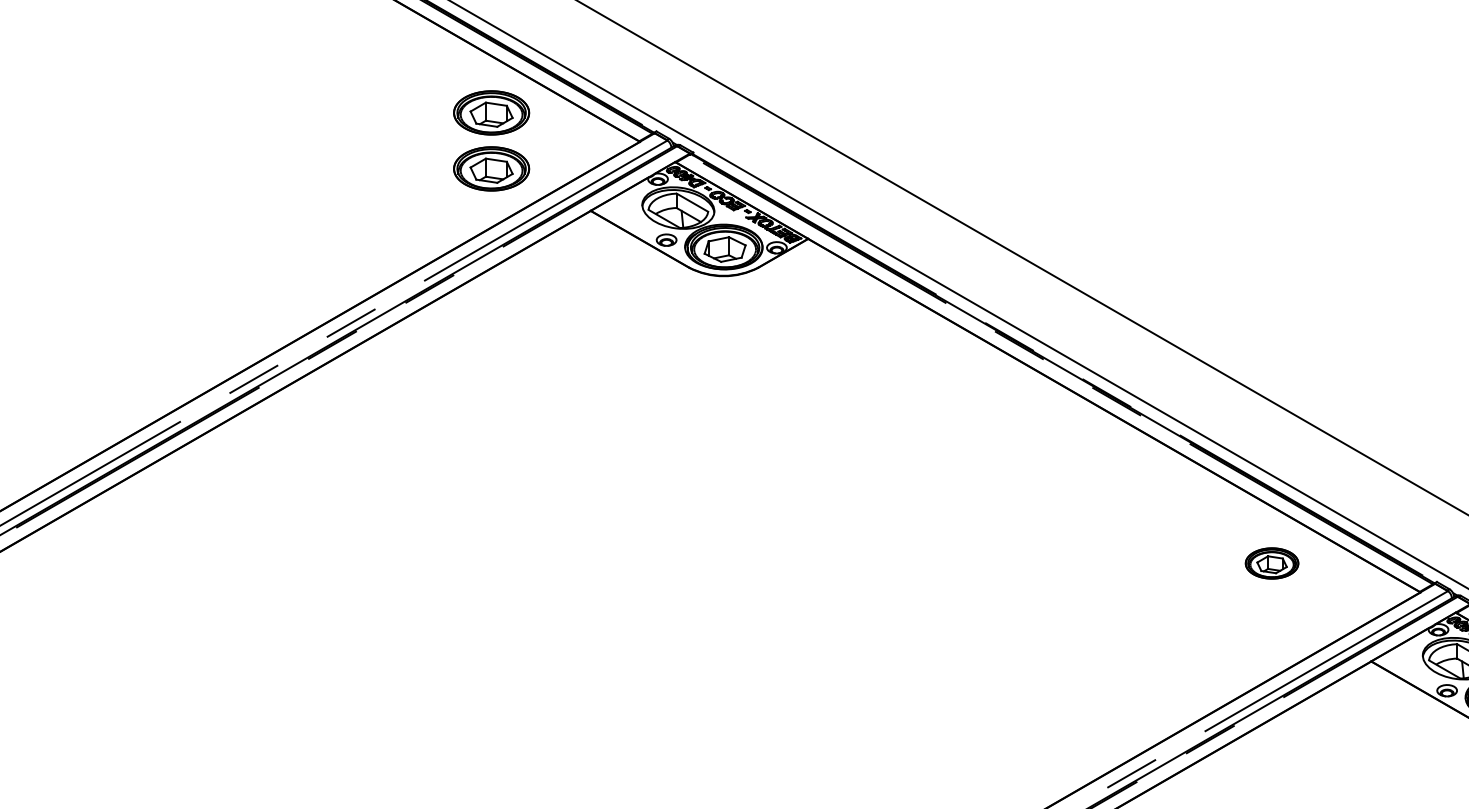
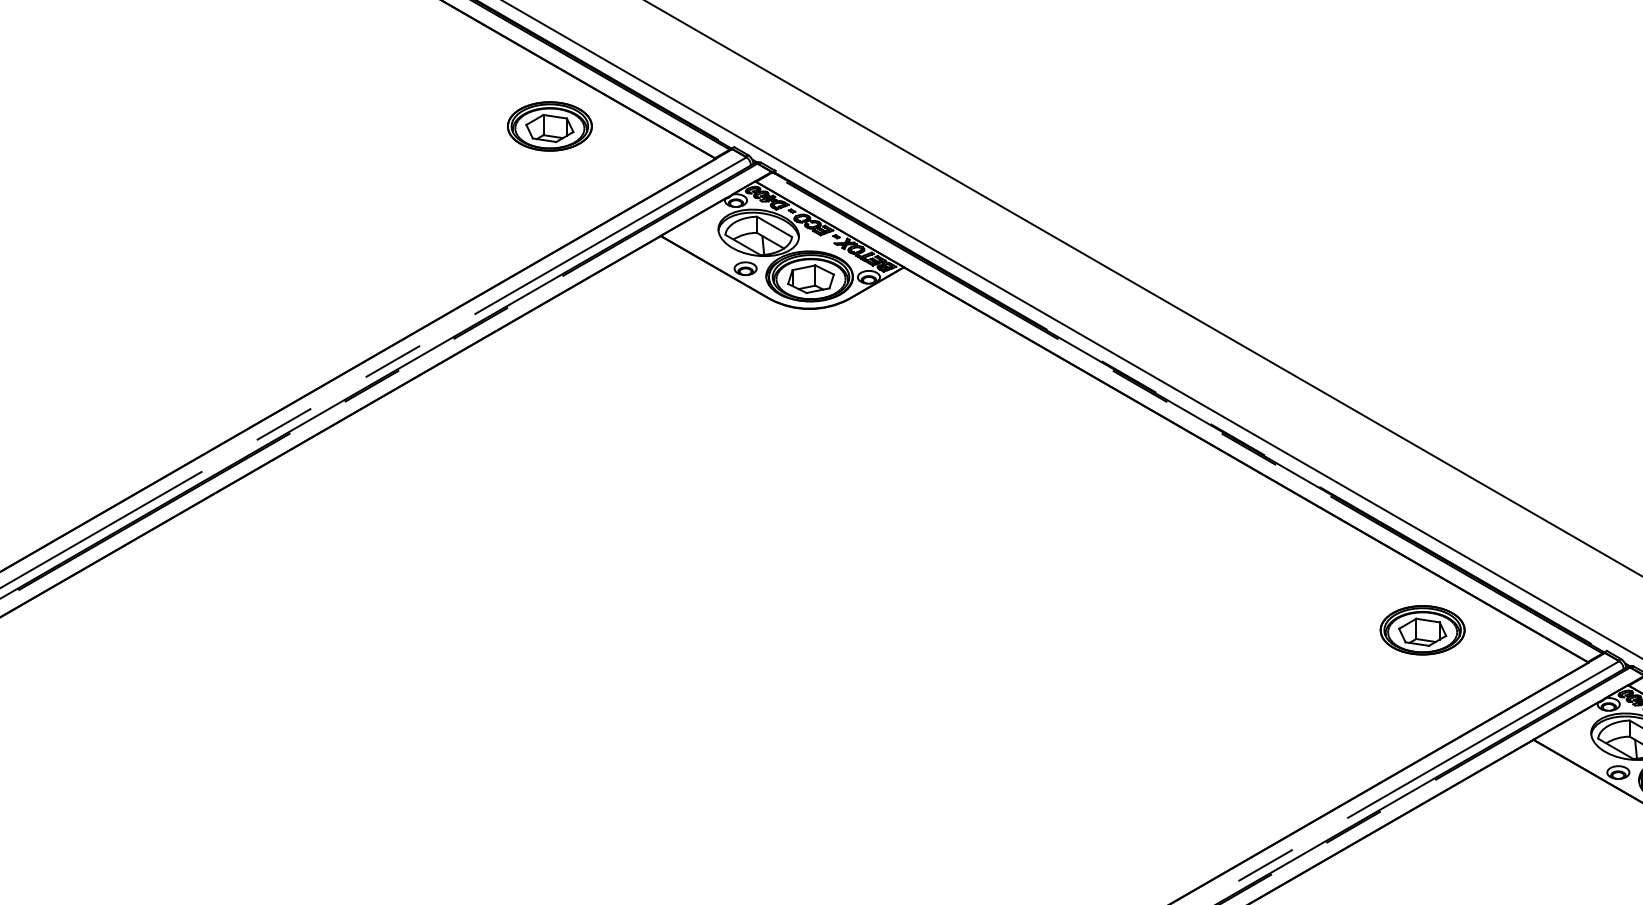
part: (491, 168) -> (549, 188), removed
part: (1271, 563) -> (1421, 630), size x1.43

